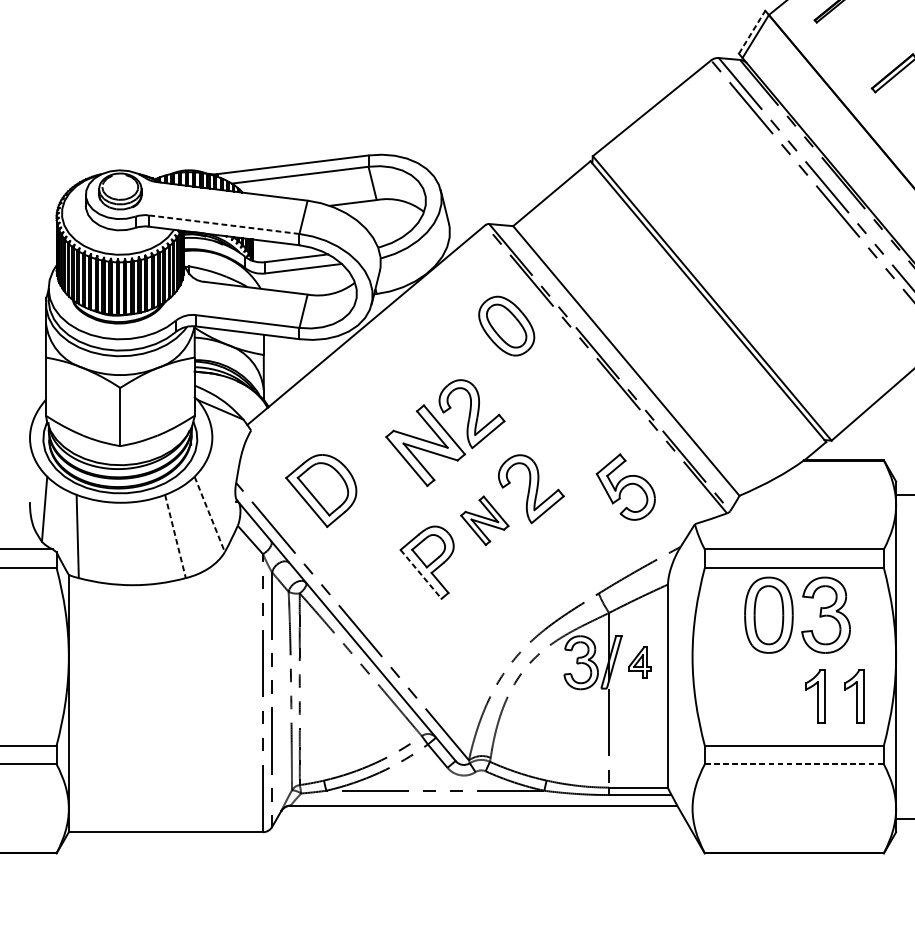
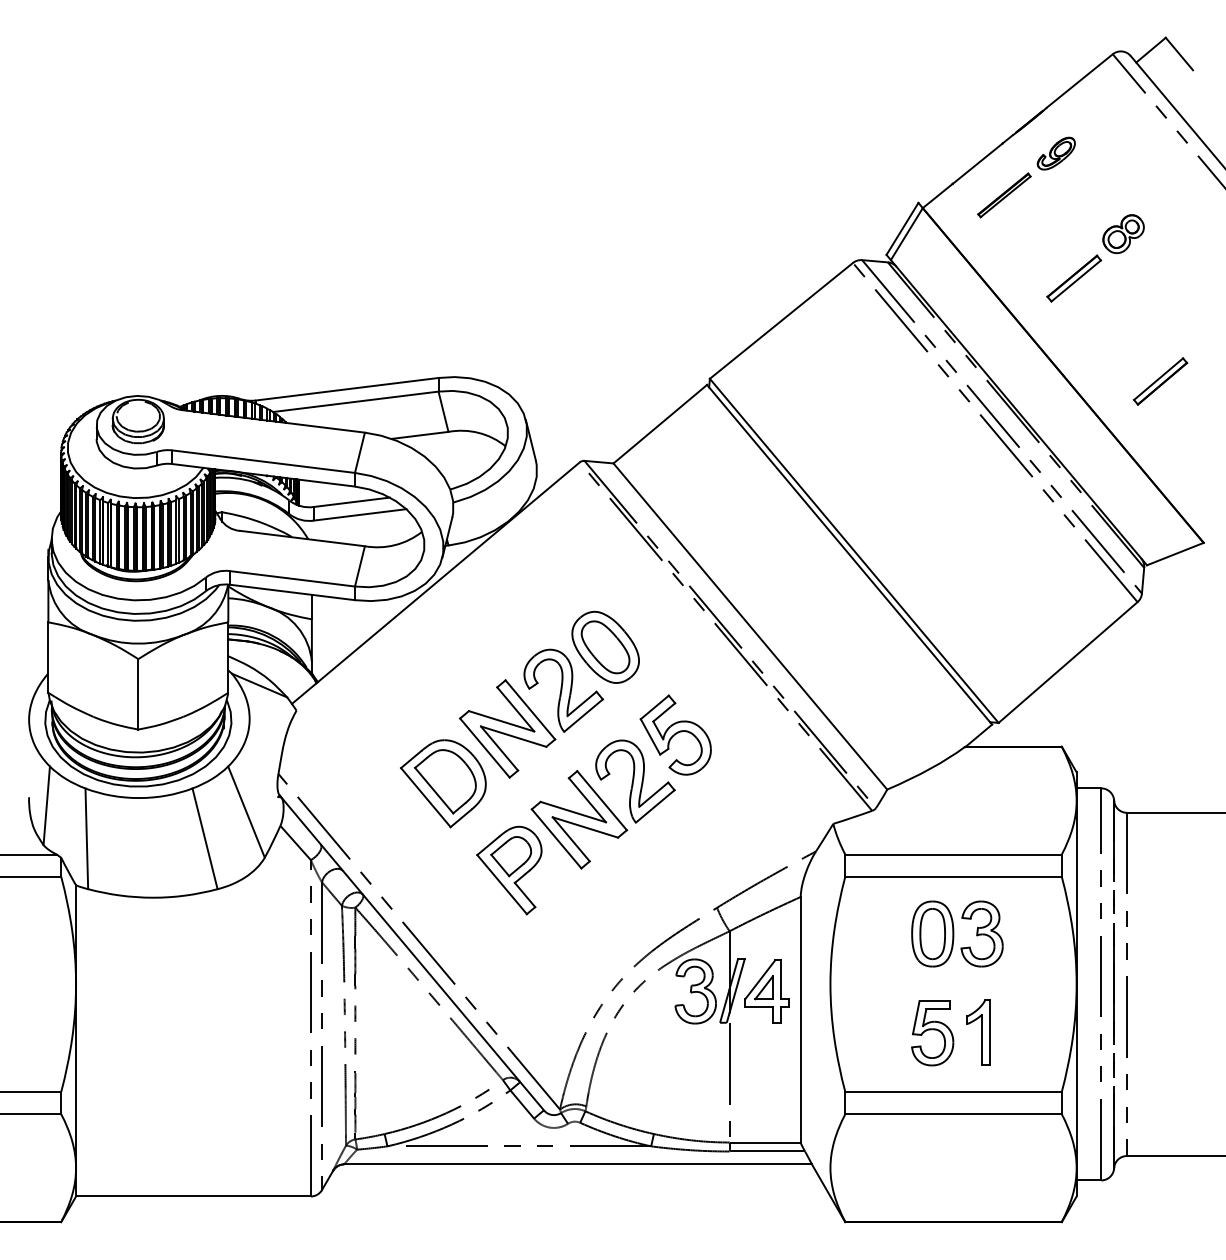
line: (752, 31) -> (902, 228), dashed -> solid
line: (223, 224) -> (263, 461), dashed -> solid
part: (506, 325) -> (605, 646), moved
part: (625, 486) -> (675, 734), moved
part: (321, 490) -> (443, 783), moved
line: (209, 514) -> (246, 812), dashed -> solid
part: (484, 520) -> (578, 819), size x1.67
line: (175, 536) -> (205, 838), dashed -> solid
line: (421, 574) -> (502, 884), dashed -> solid
part: (797, 614) -> (957, 933), size x0.71
part: (639, 662) -> (766, 991), size x1.67
part: (853, 696) -> (1025, 1032), removed
part: (776, 697) -> (932, 1033), added
line: (795, 764) -> (954, 1114), dashed -> solid

